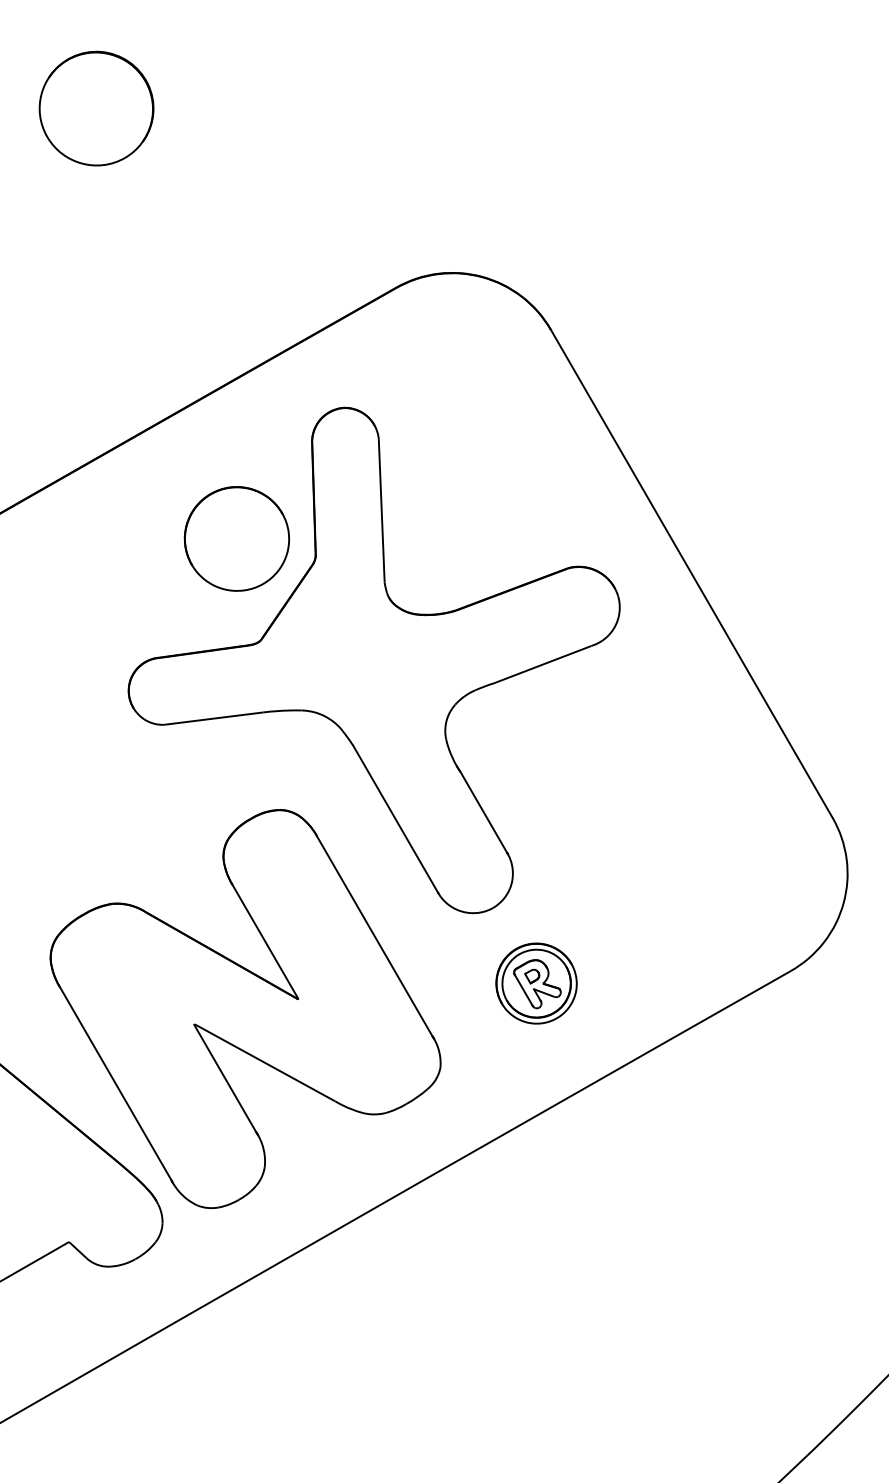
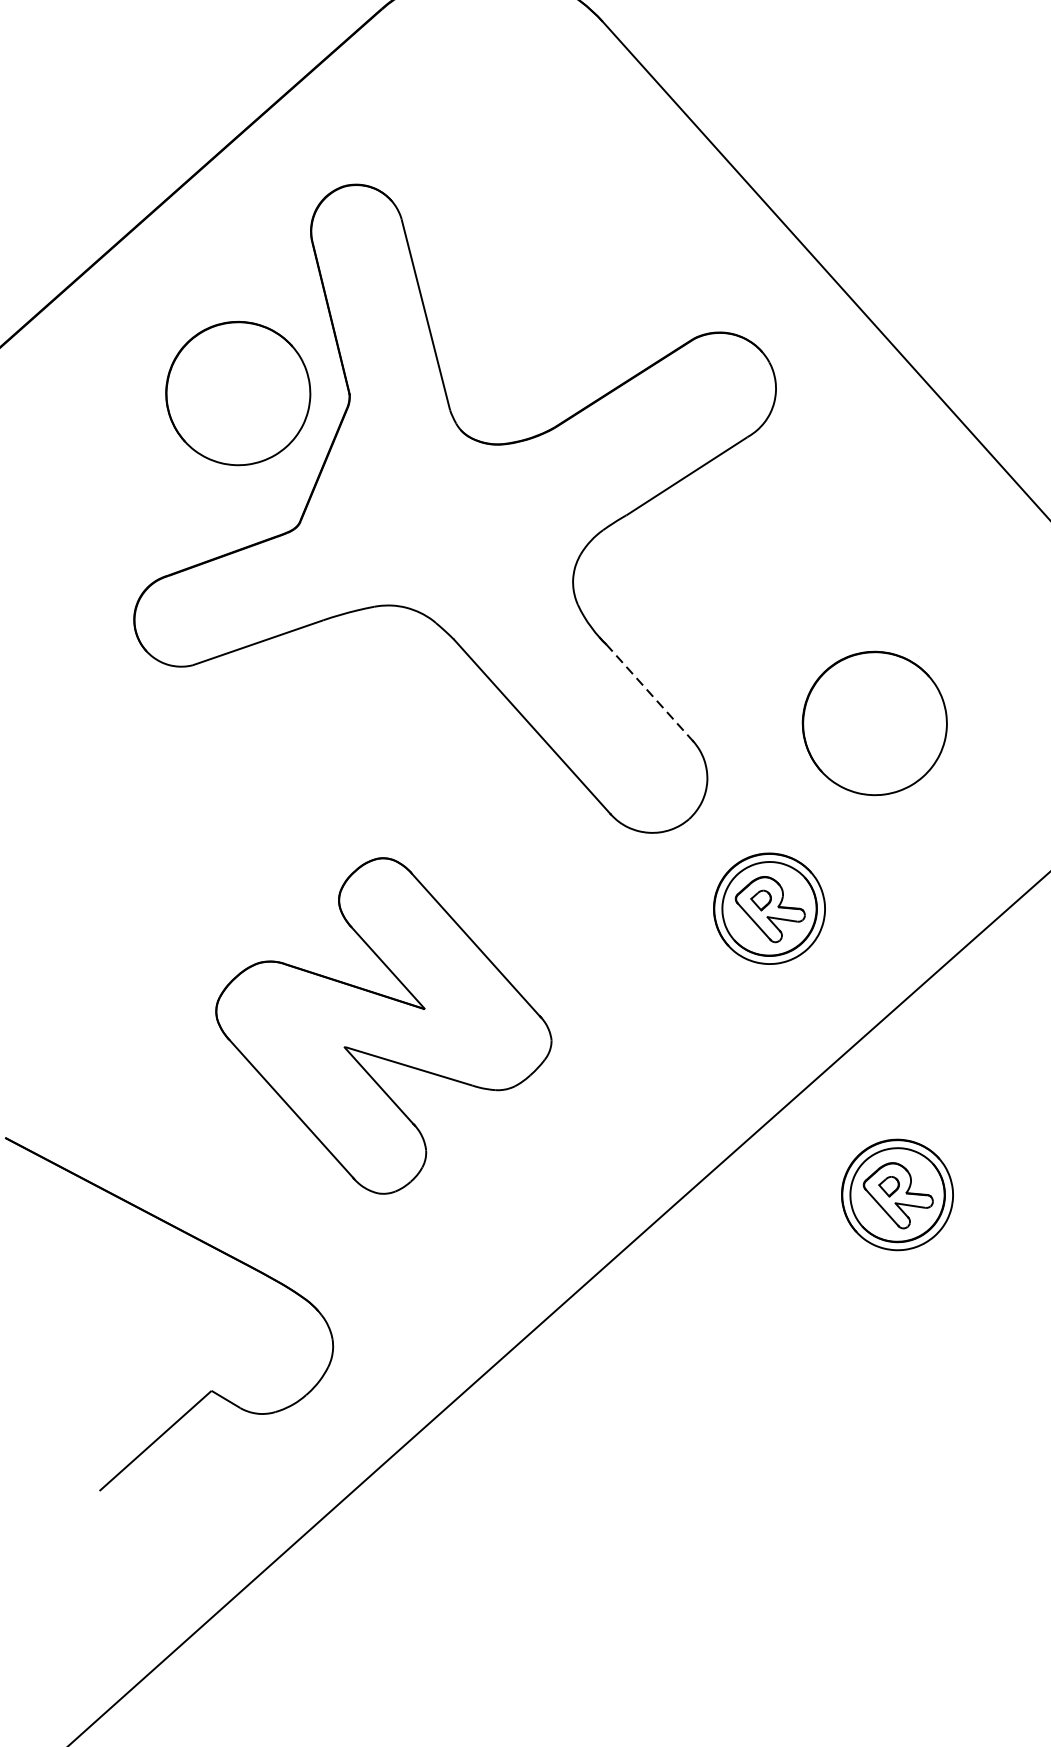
line: (484, 812) -> (650, 692), solid -> dashed
part: (638, 867) -> (874, 722), added
part: (245, 1008) -> (383, 1025), size x0.6
part: (584, 1205) -> (897, 1194), added

